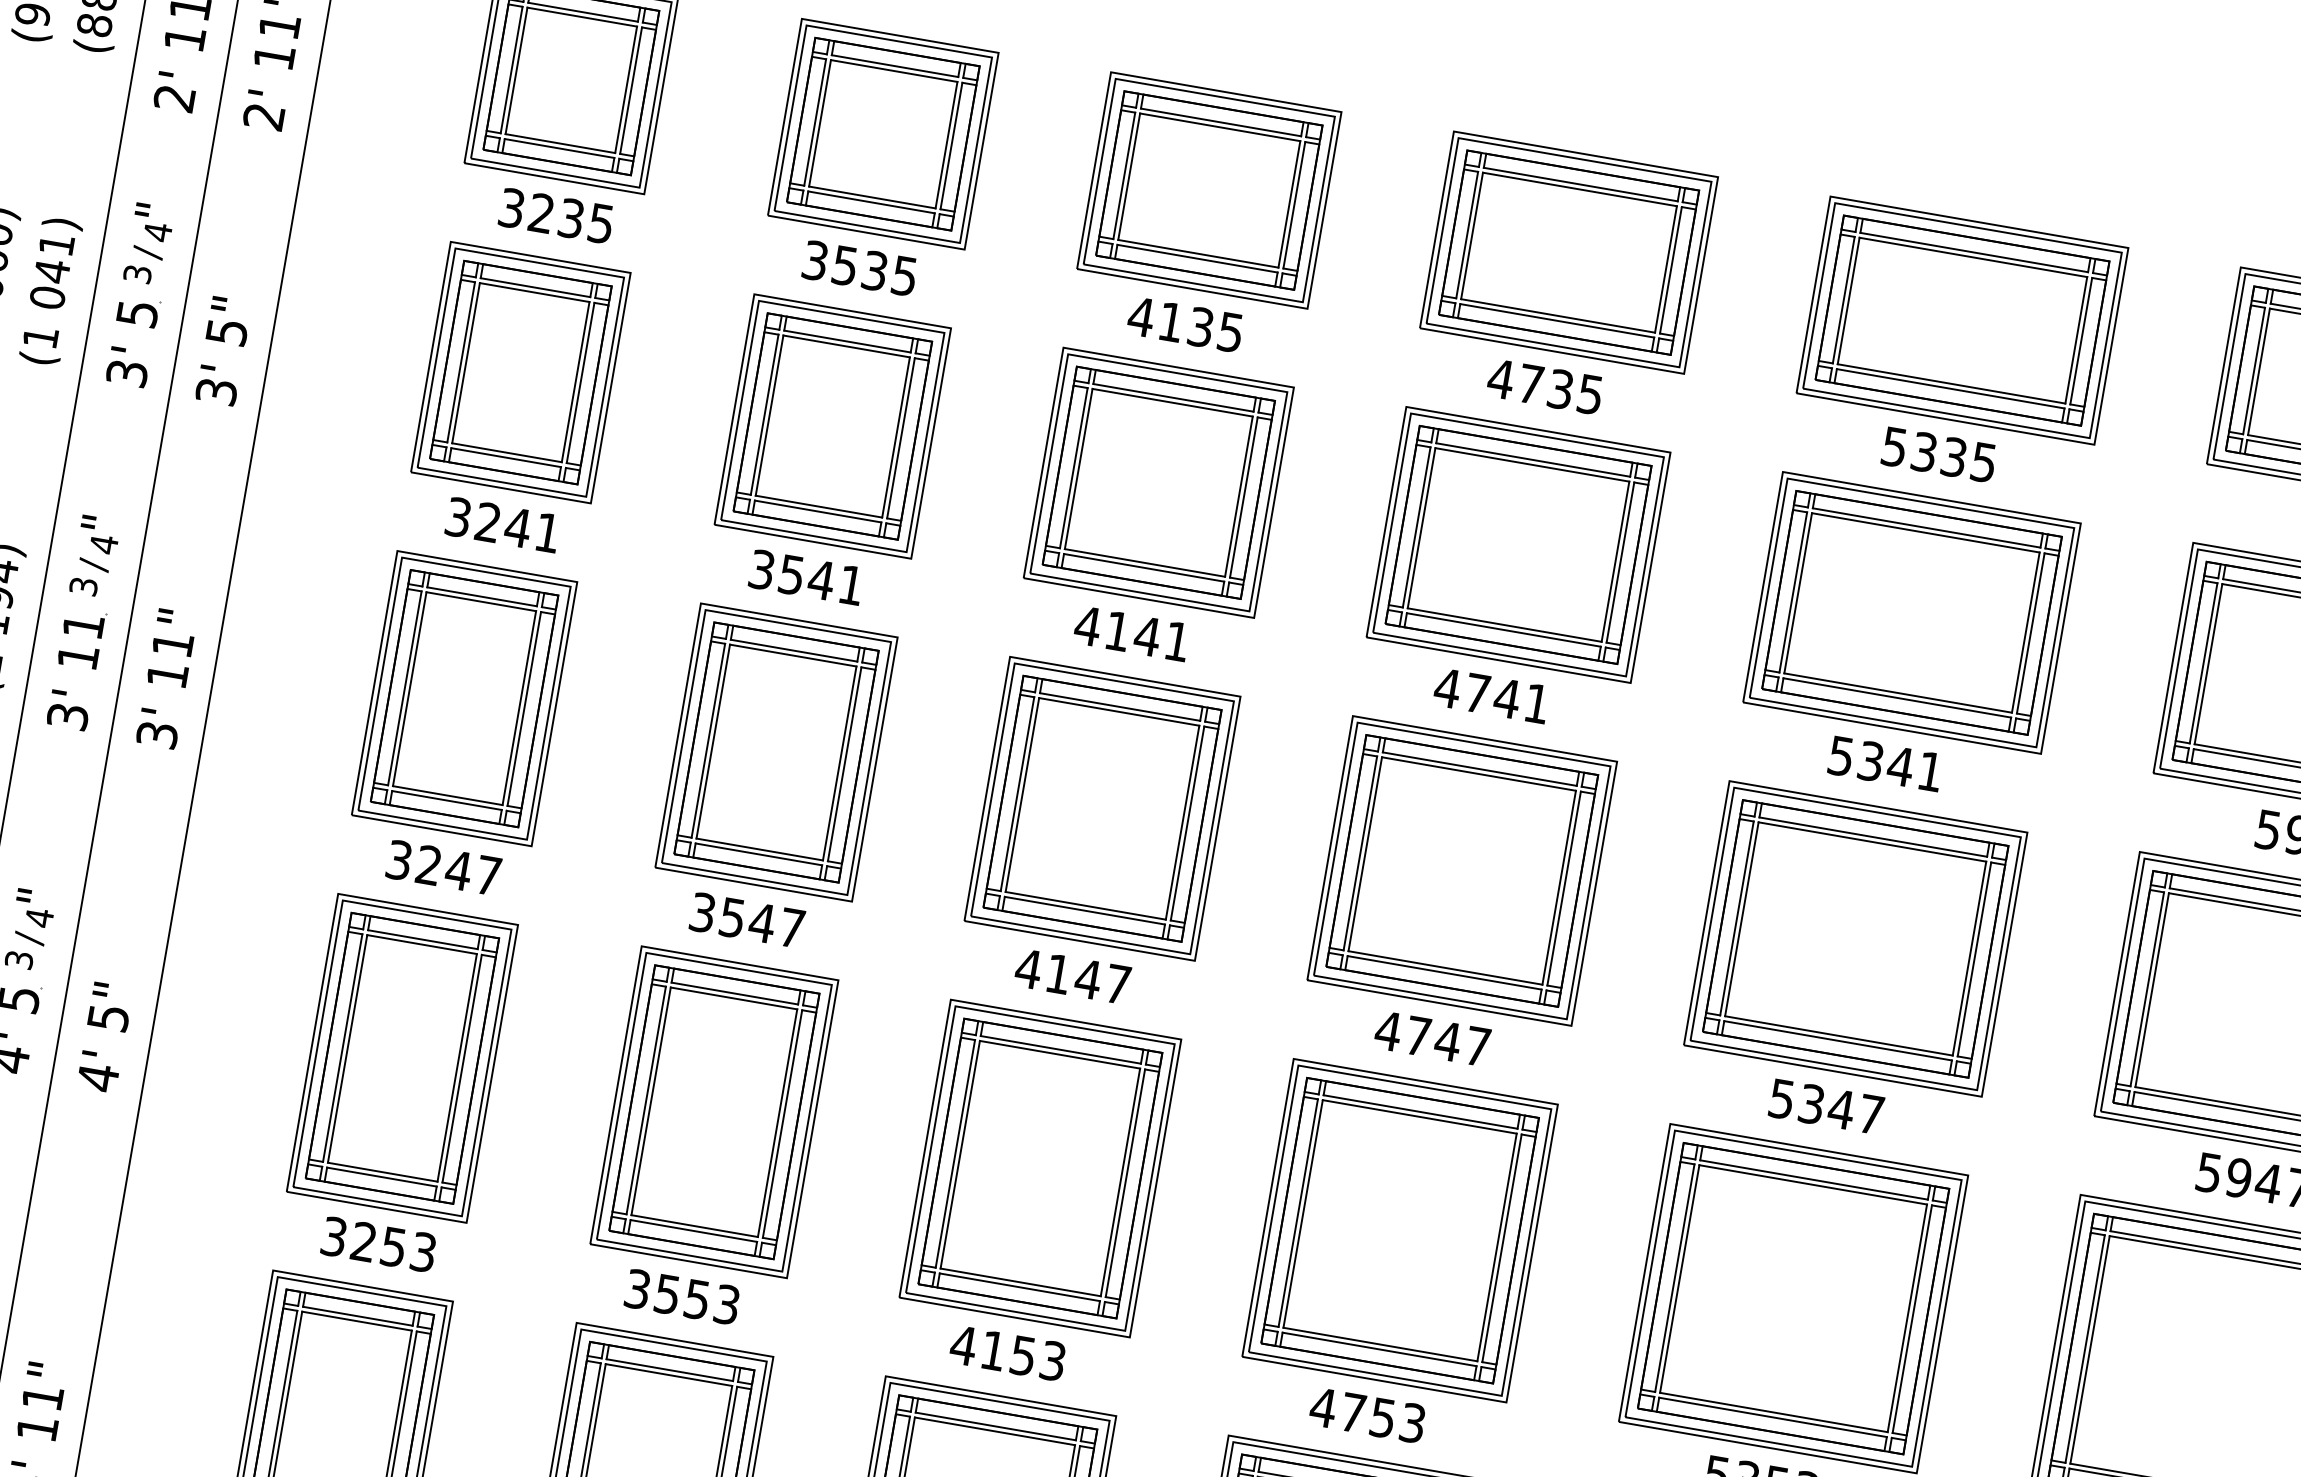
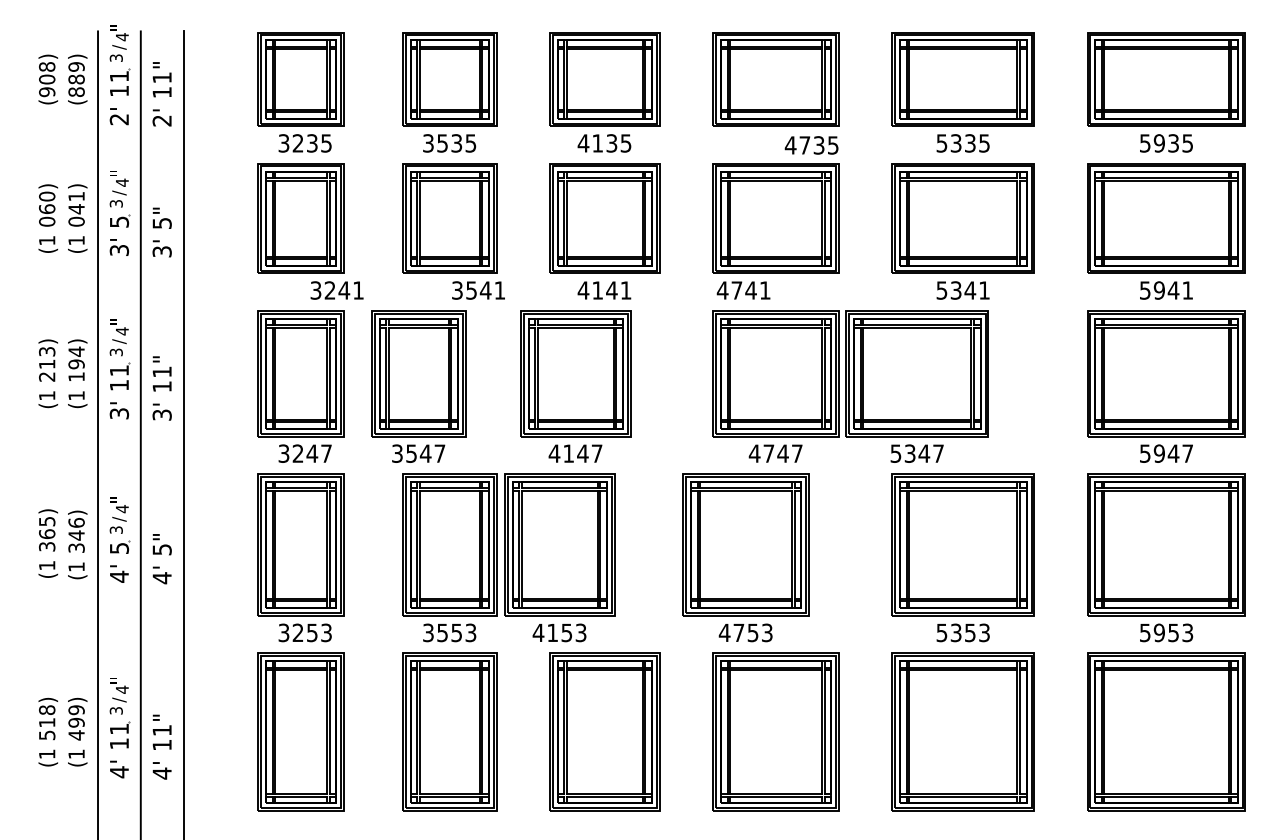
text: (1544, 386) -> (811, 145), moved
text: (501, 524) -> (336, 290), moved
text: (806, 577) -> (478, 290), moved
text: (1491, 695) -> (743, 290), moved
part: (771, 779) -> (418, 386), moved
part: (1097, 835) -> (575, 386), moved
part: (1849, 965) -> (916, 386), moved
part: (1035, 1194) -> (559, 557), moved
part: (1394, 1256) -> (745, 557), moved

